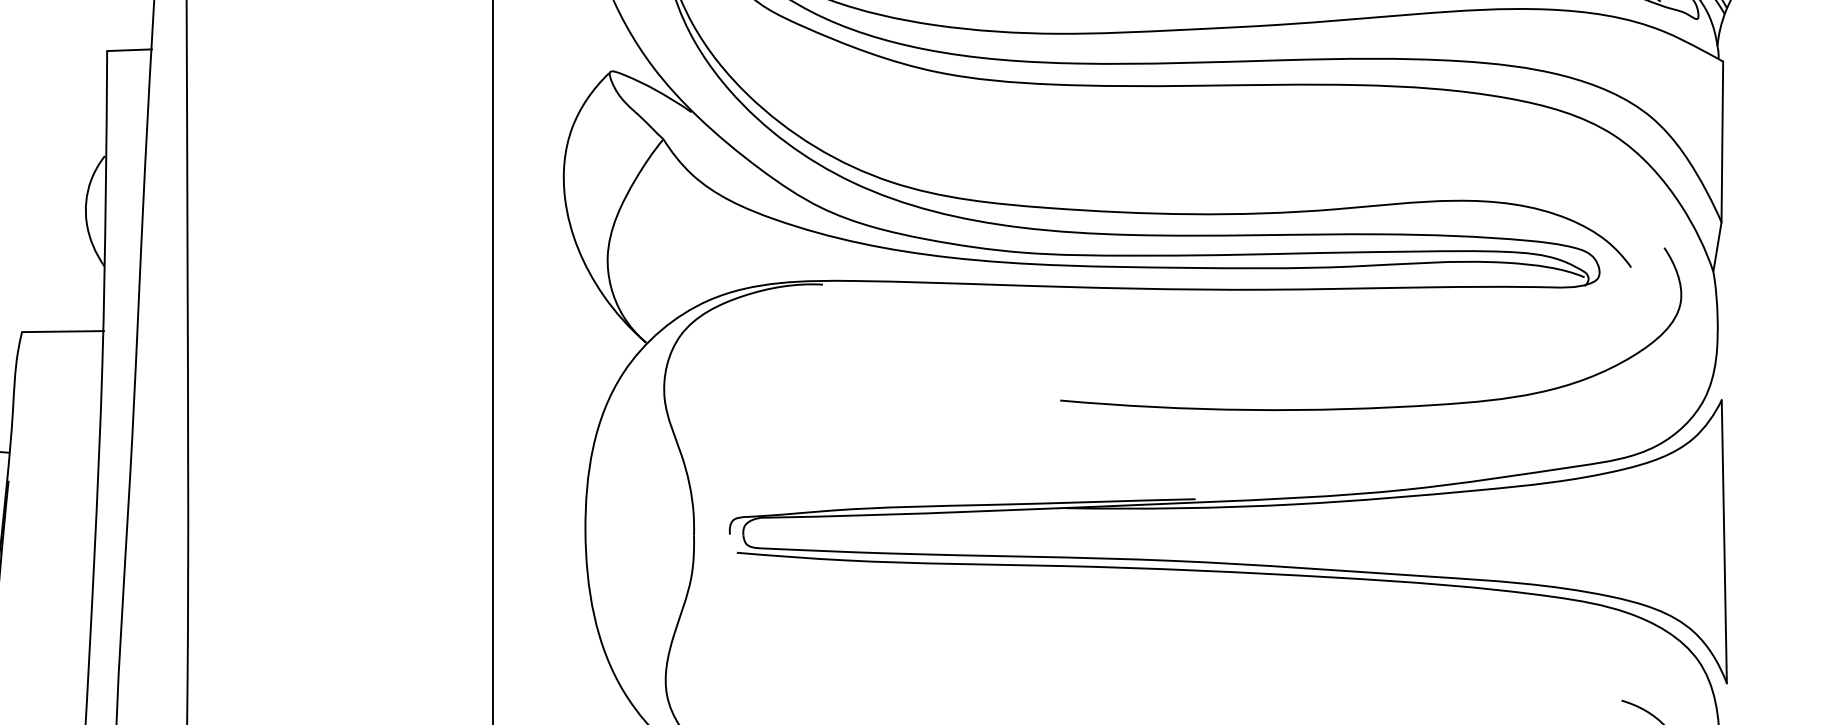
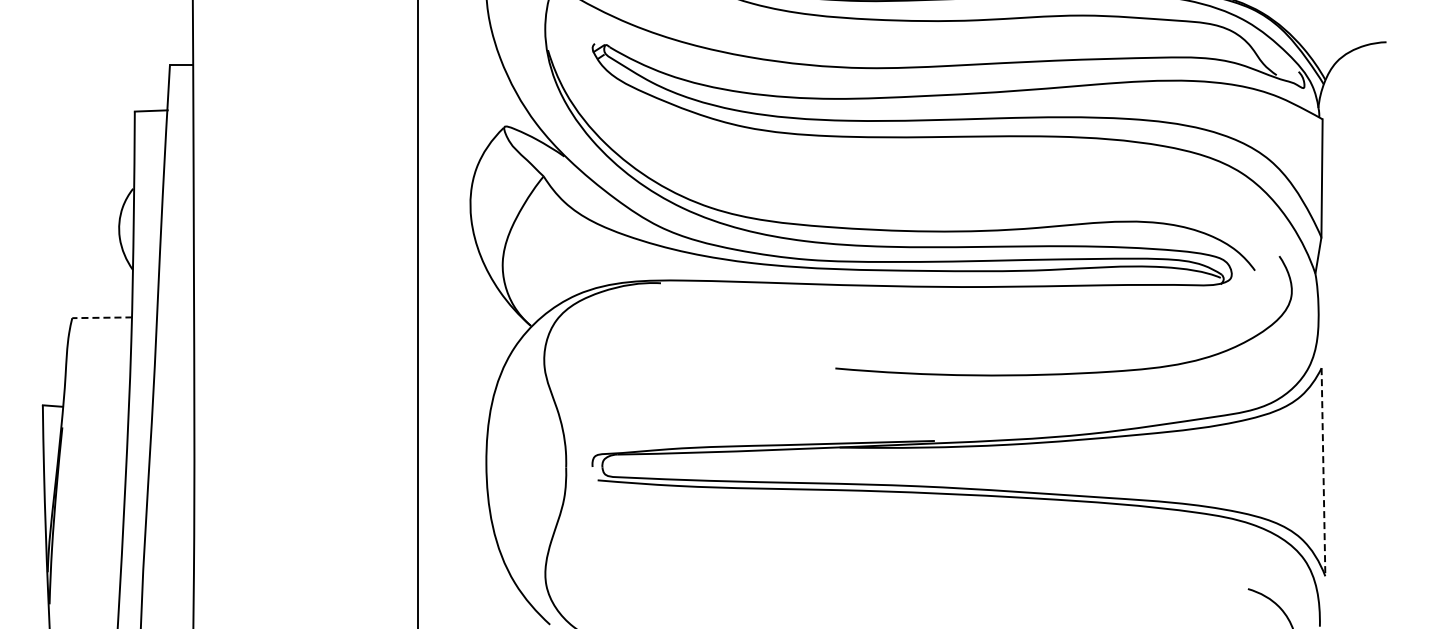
line: (61, 331) -> (101, 317), solid -> dashed
line: (1724, 542) -> (1323, 472), solid -> dashed

